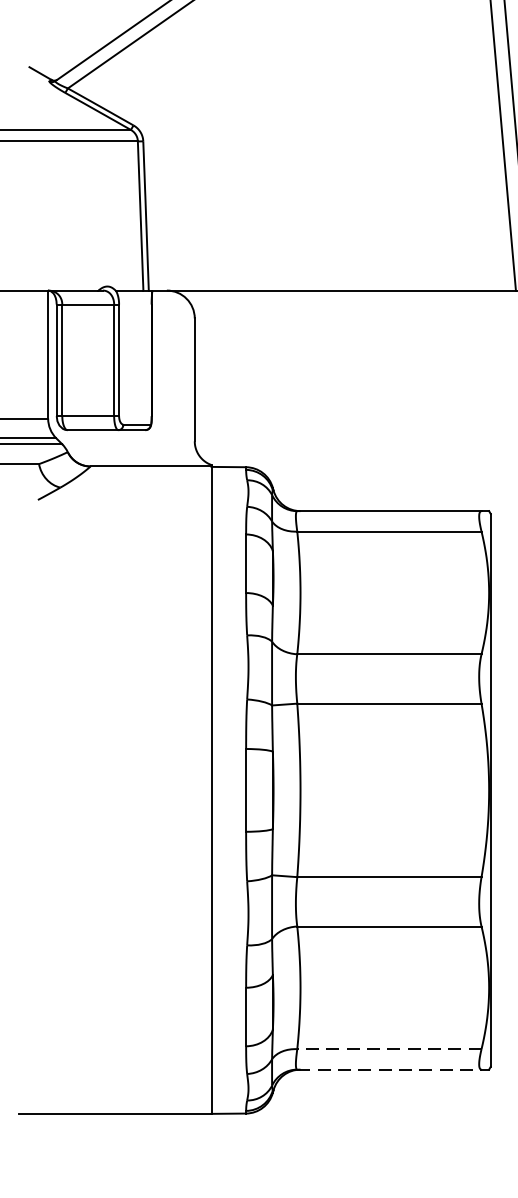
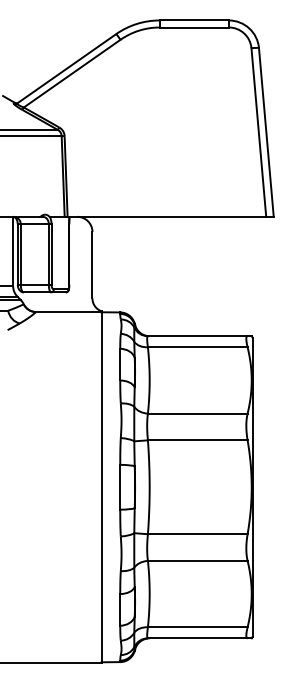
line: (388, 1049) -> (197, 627), dashed -> solid
line: (388, 1069) -> (197, 638), dashed -> solid

